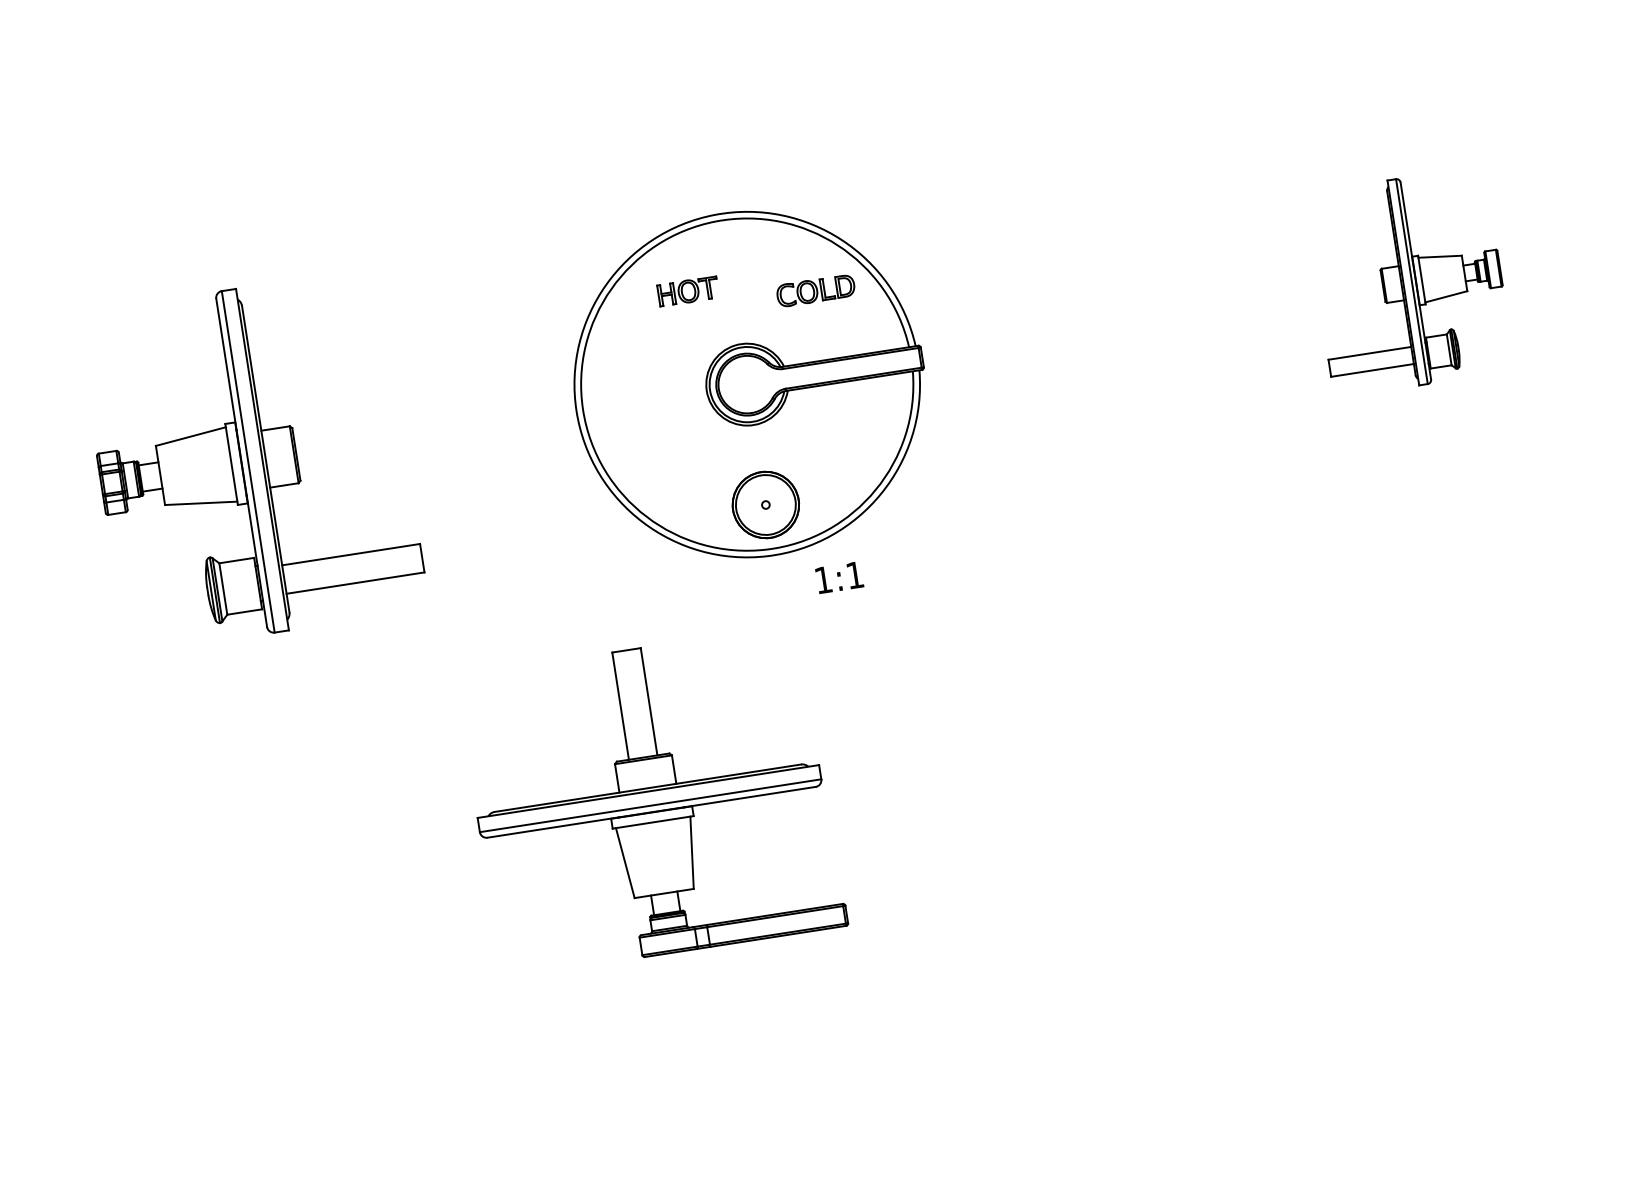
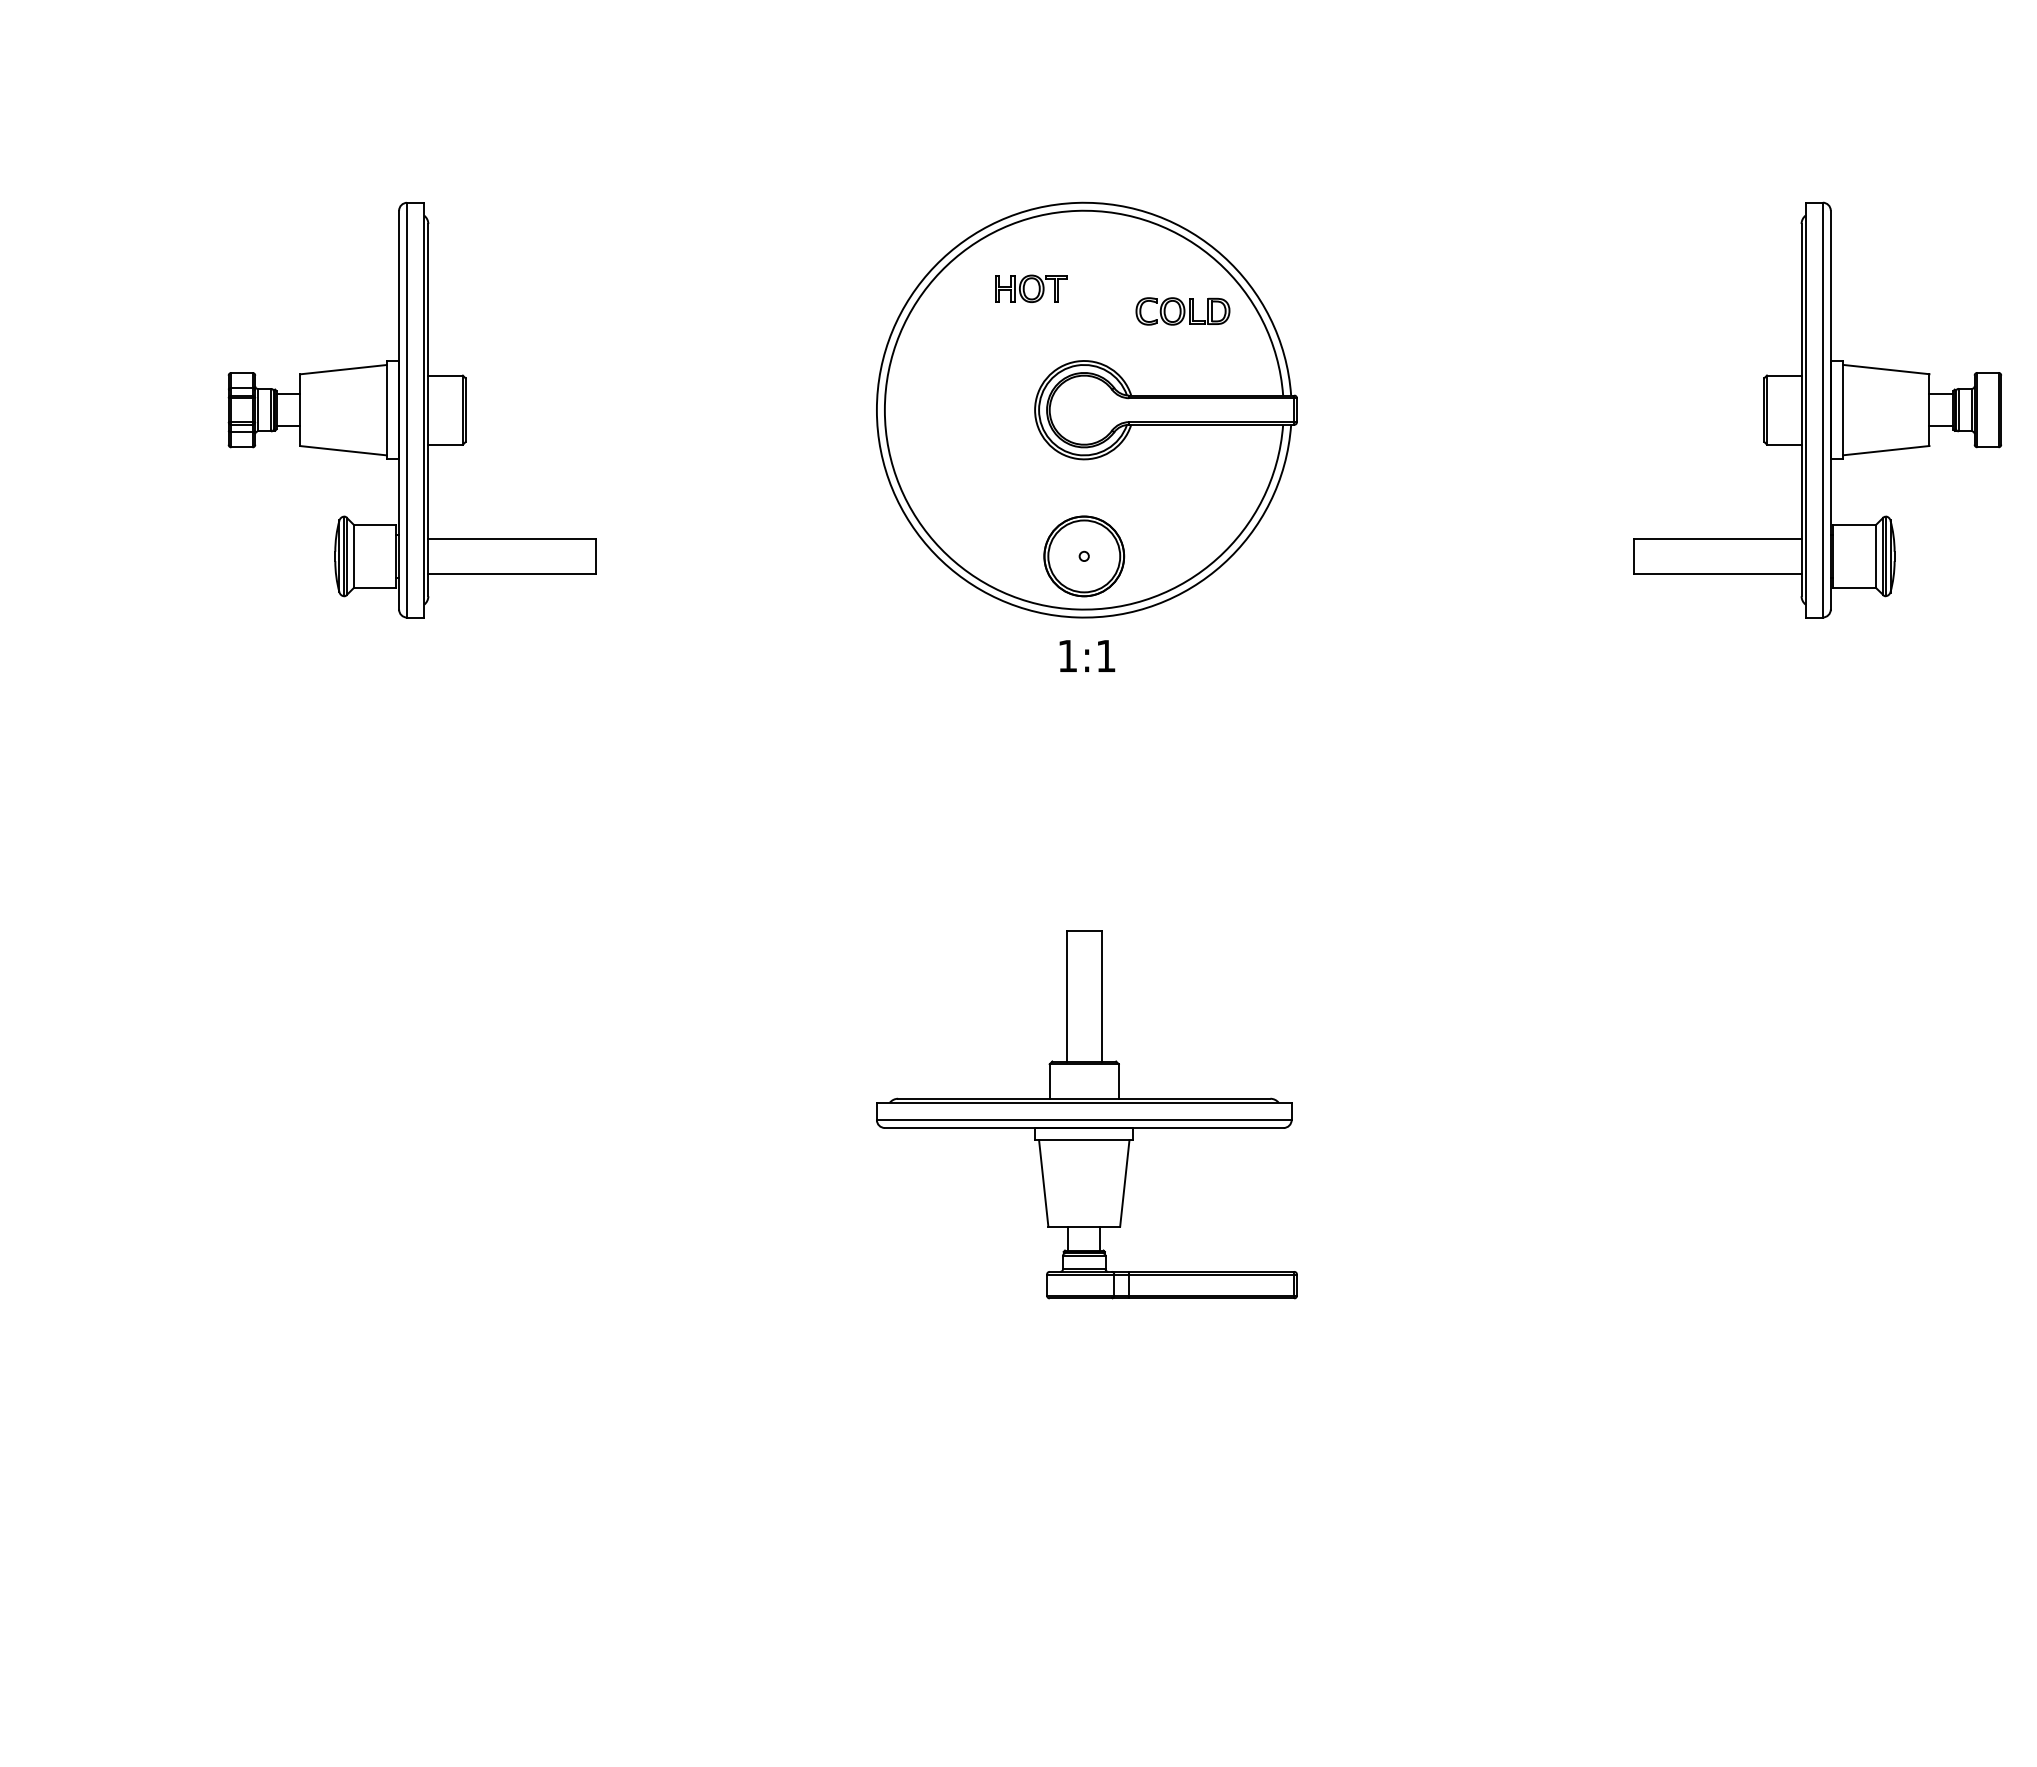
part: (1409, 281) -> (1817, 409), size x1.67
part: (749, 383) -> (1086, 409), moved
part: (651, 800) -> (1086, 1114), moved

